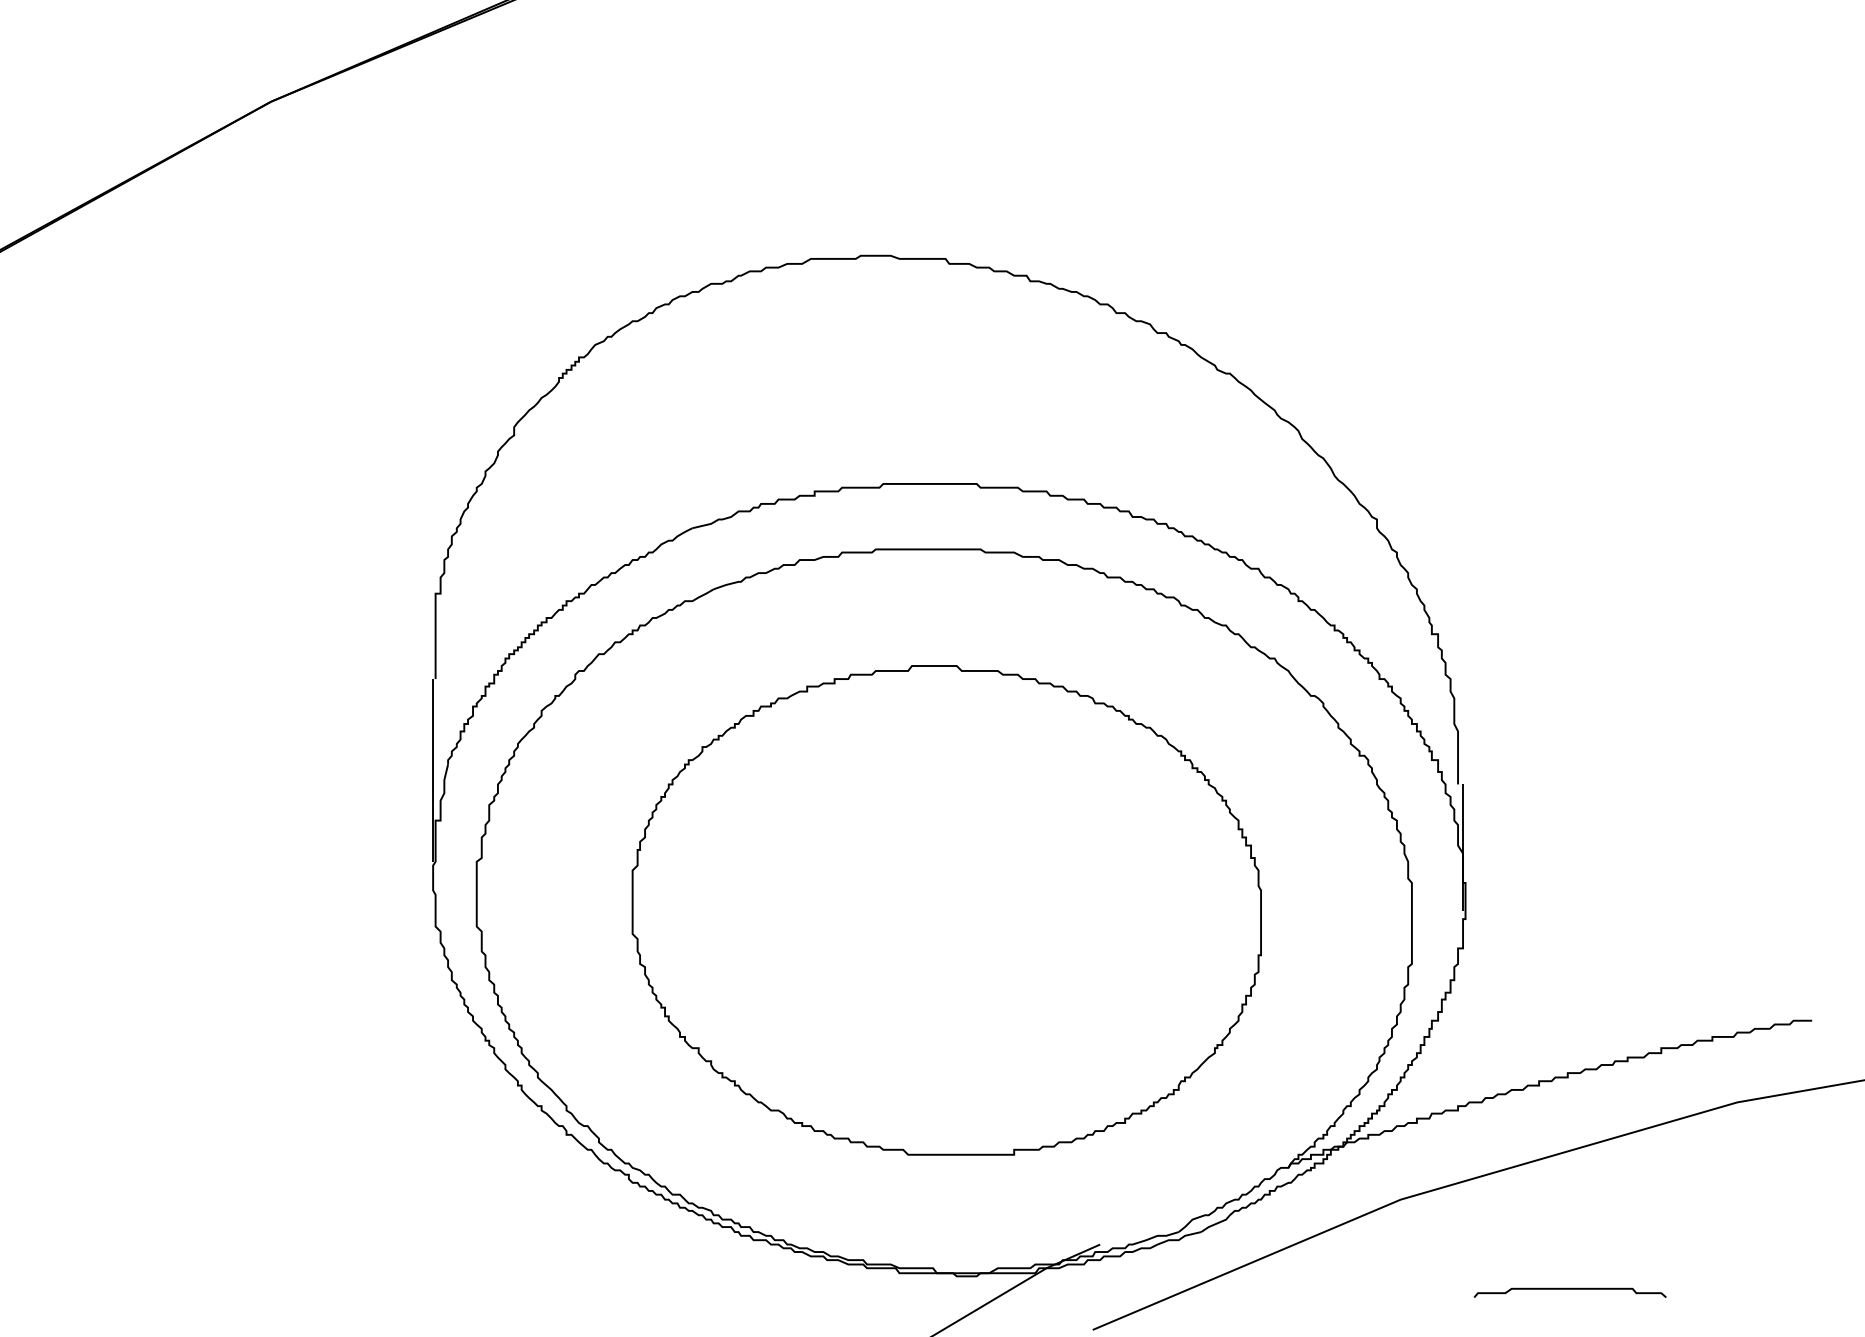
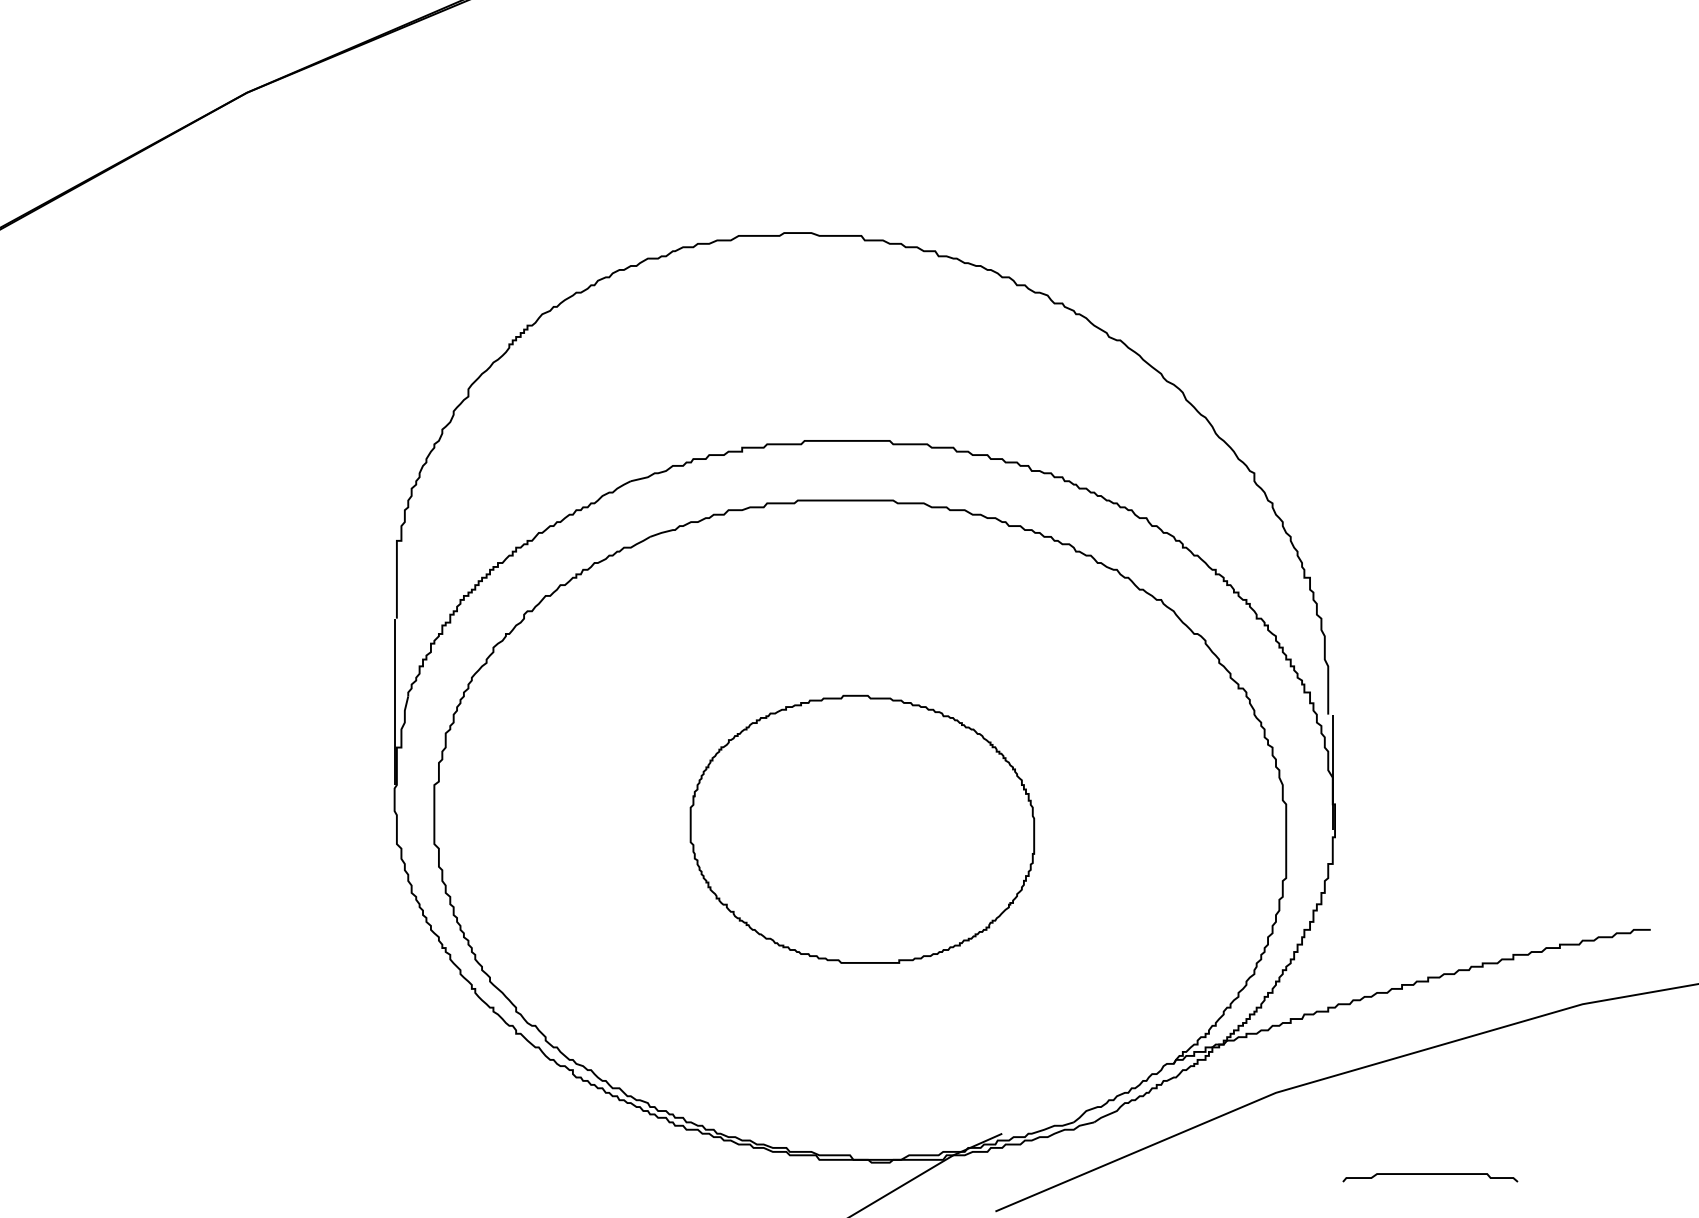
part: (946, 910) -> (862, 829), size x0.6

